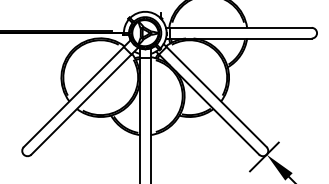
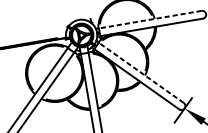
line: (238, 27) -> (148, 19), solid -> dashed
line: (216, 97) -> (141, 73), solid -> dashed

